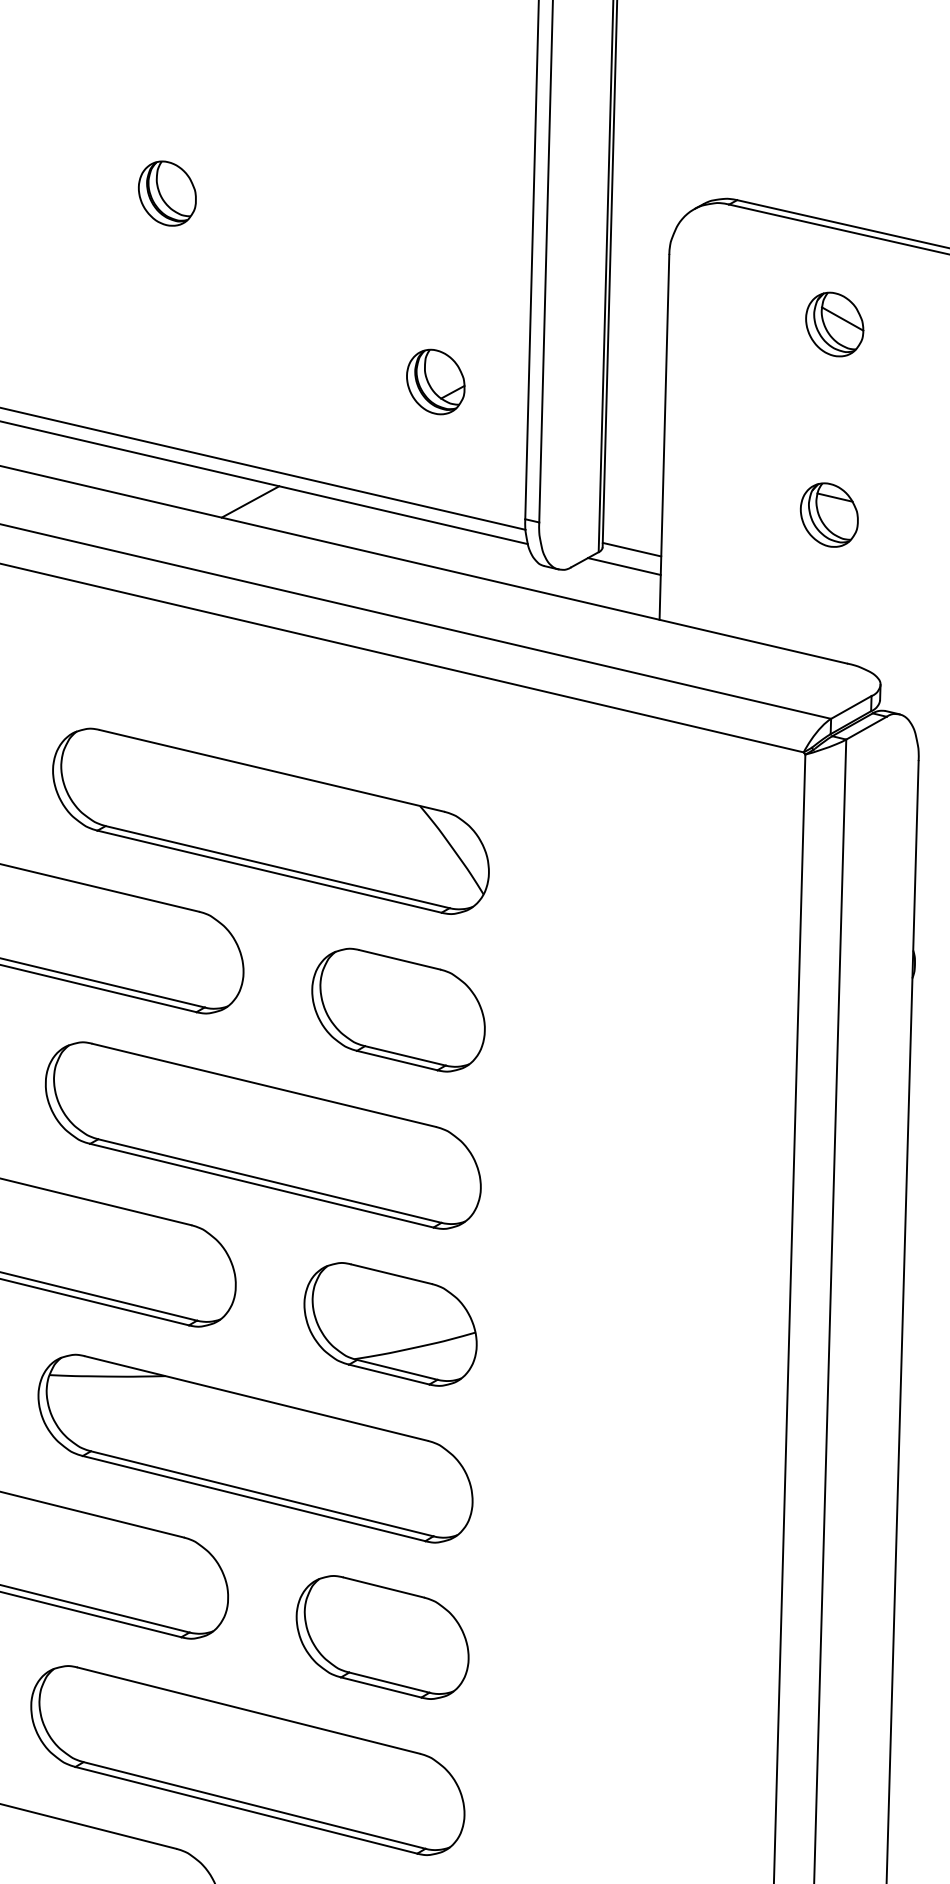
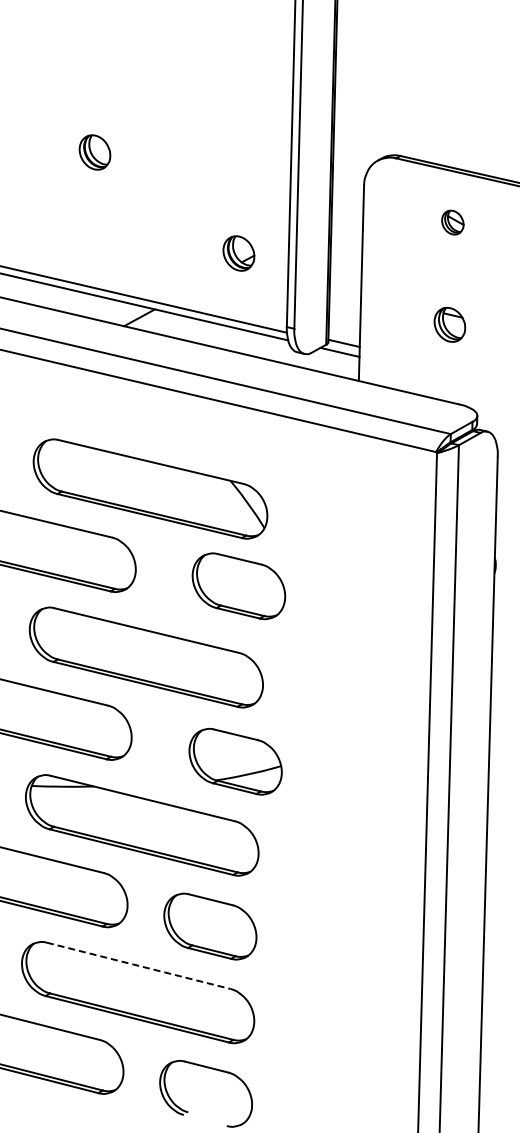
part: (834, 324) -> (452, 222), size x0.7
part: (397, 1010) -> (238, 586), moved
part: (390, 1323) -> (235, 761), moved
line: (248, 1710) -> (138, 965), solid -> dashed

